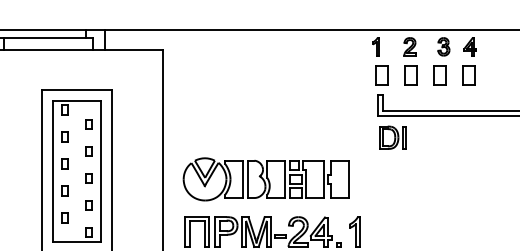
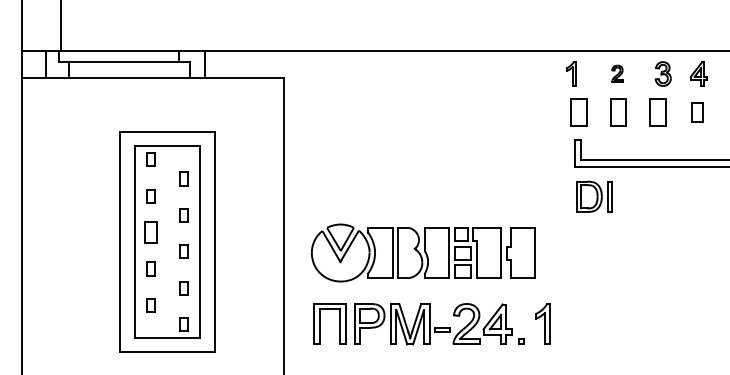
part: (410, 46) -> (617, 73), size x0.7
part: (468, 75) -> (696, 112), size x0.7
part: (64, 164) -> (150, 232), size x1.6

